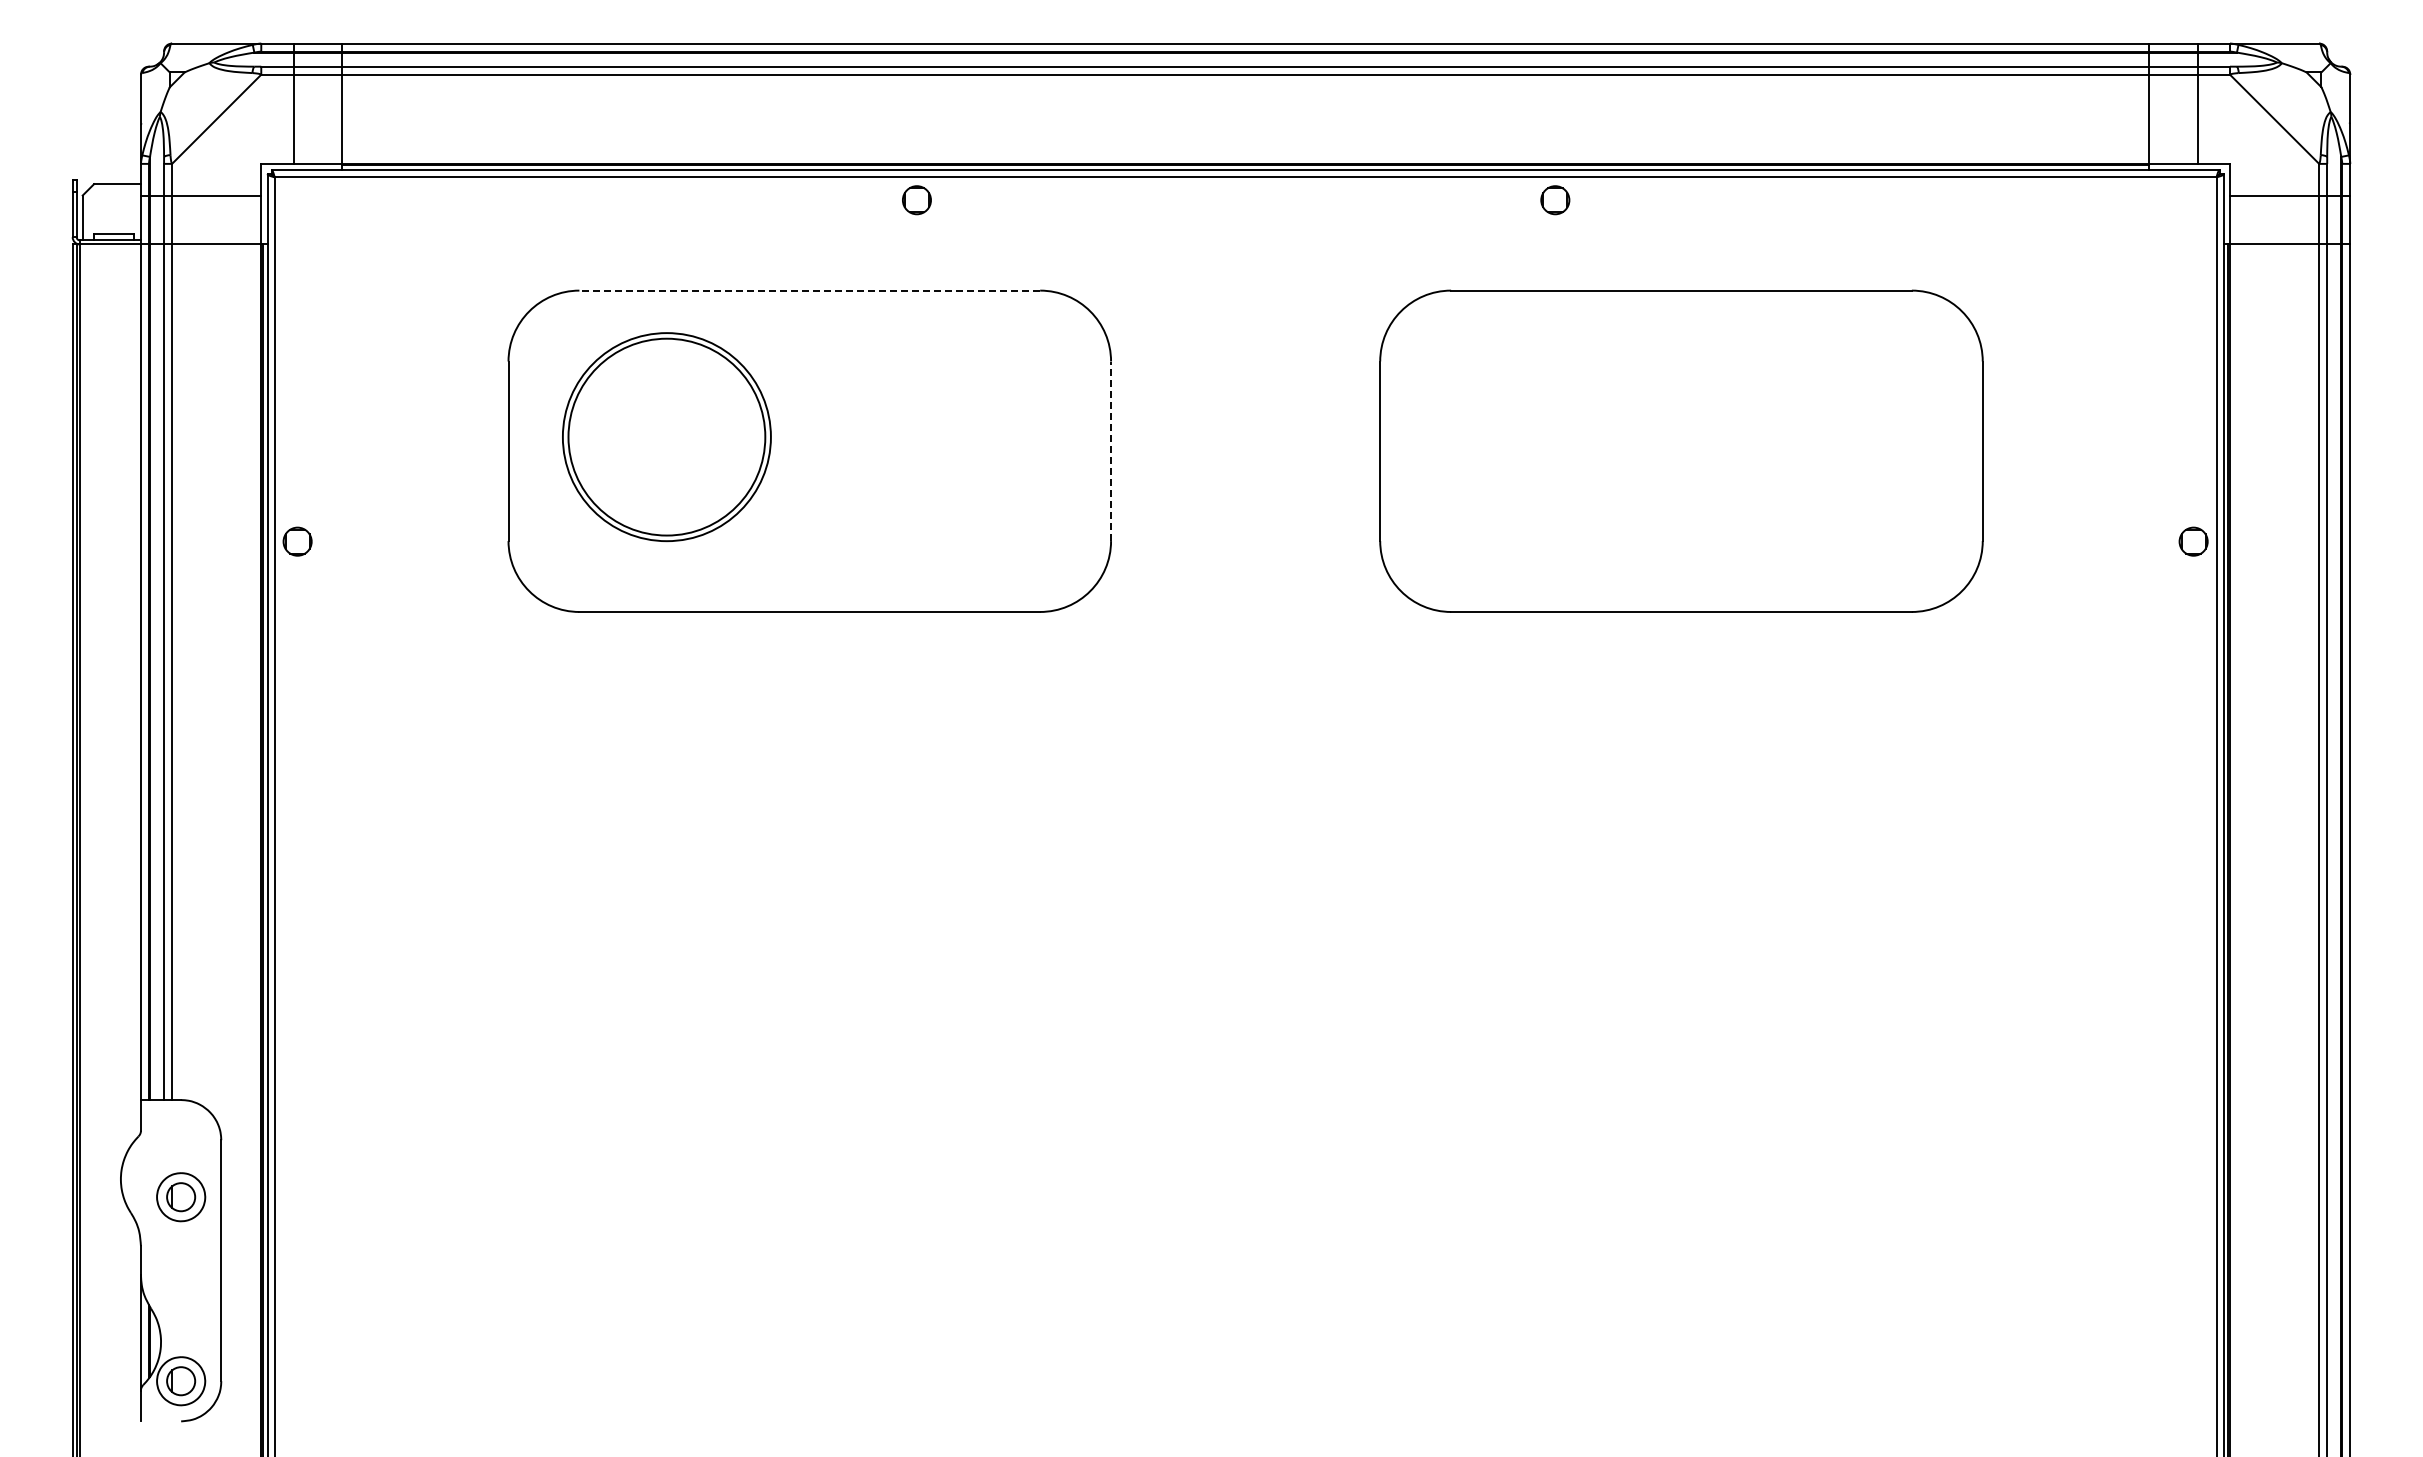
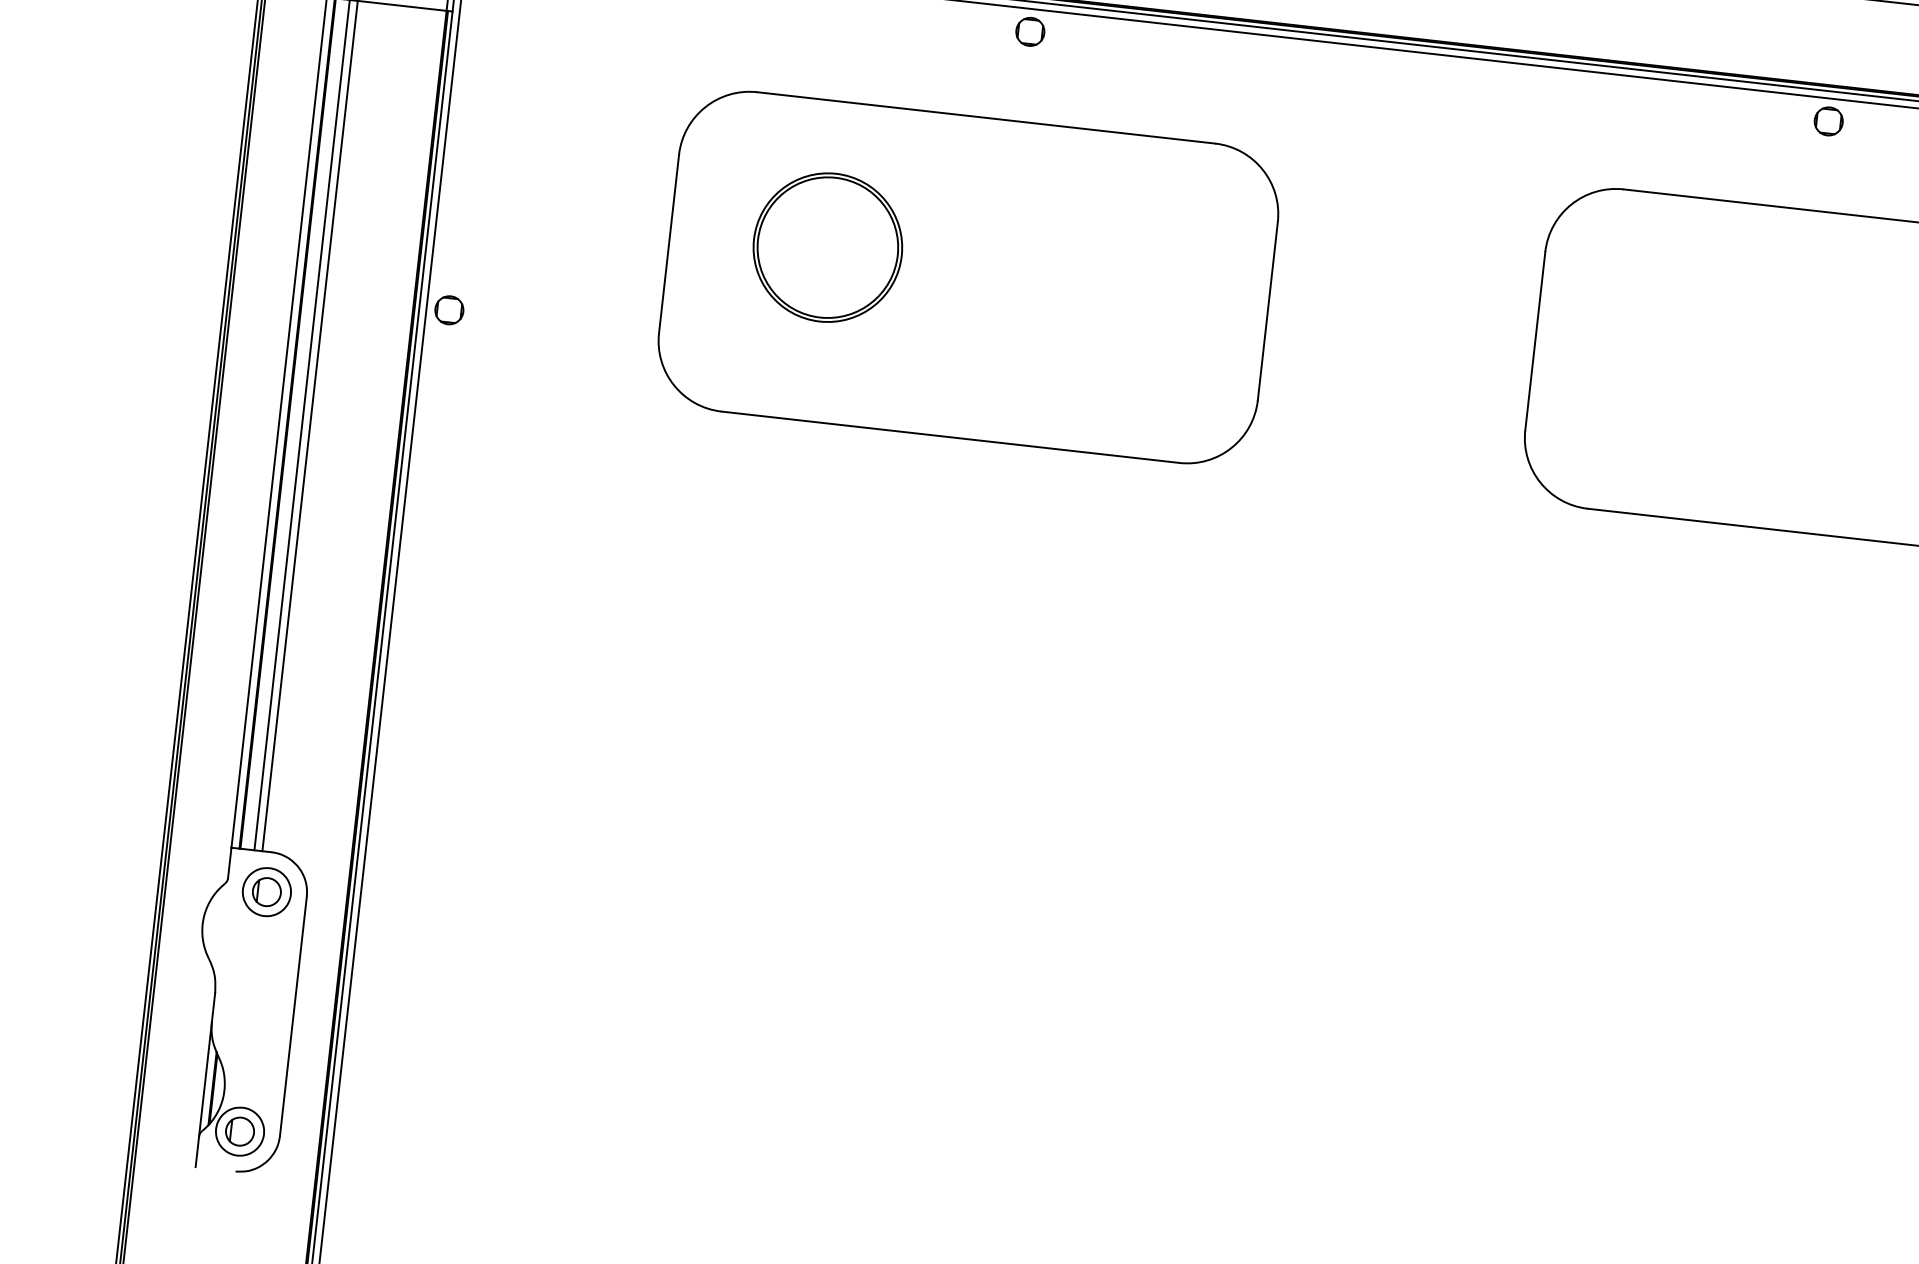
part: (916, 200) -> (1029, 32), moved
part: (1555, 200) -> (1828, 121), moved
line: (809, 290) -> (986, 117), dashed -> solid
part: (666, 437) -> (827, 247), size x0.71
line: (1111, 451) -> (1268, 311), dashed -> solid
part: (181, 1197) -> (267, 892), moved

